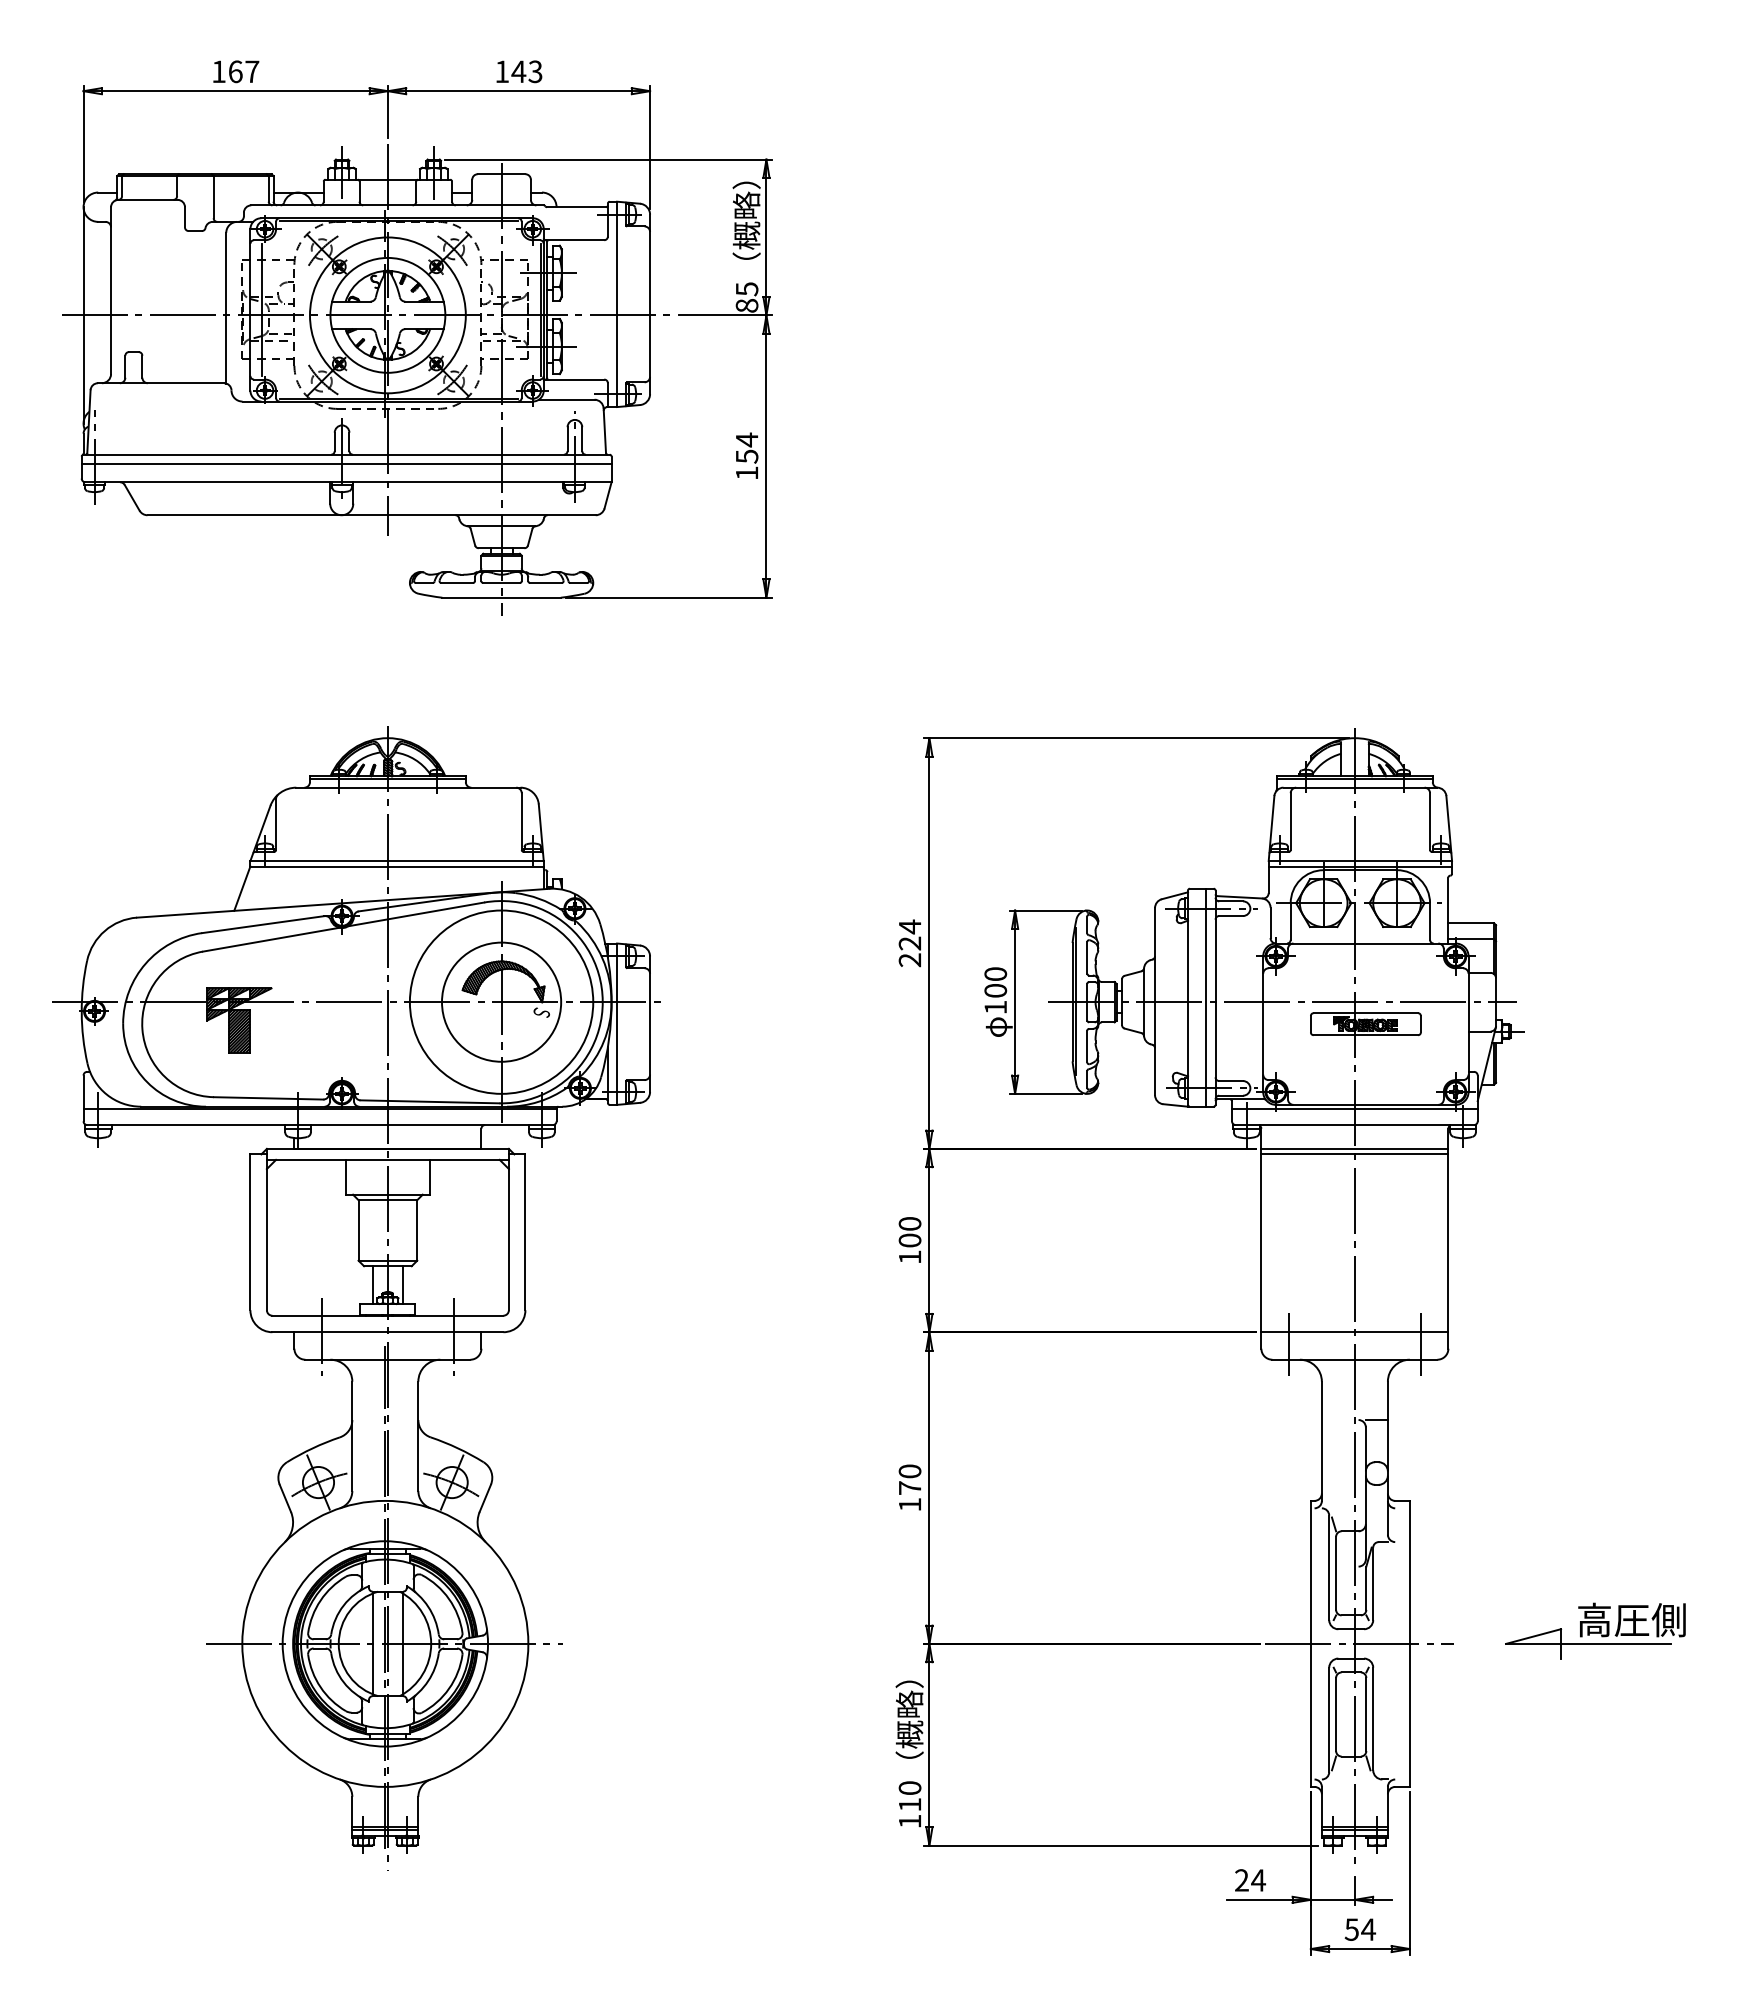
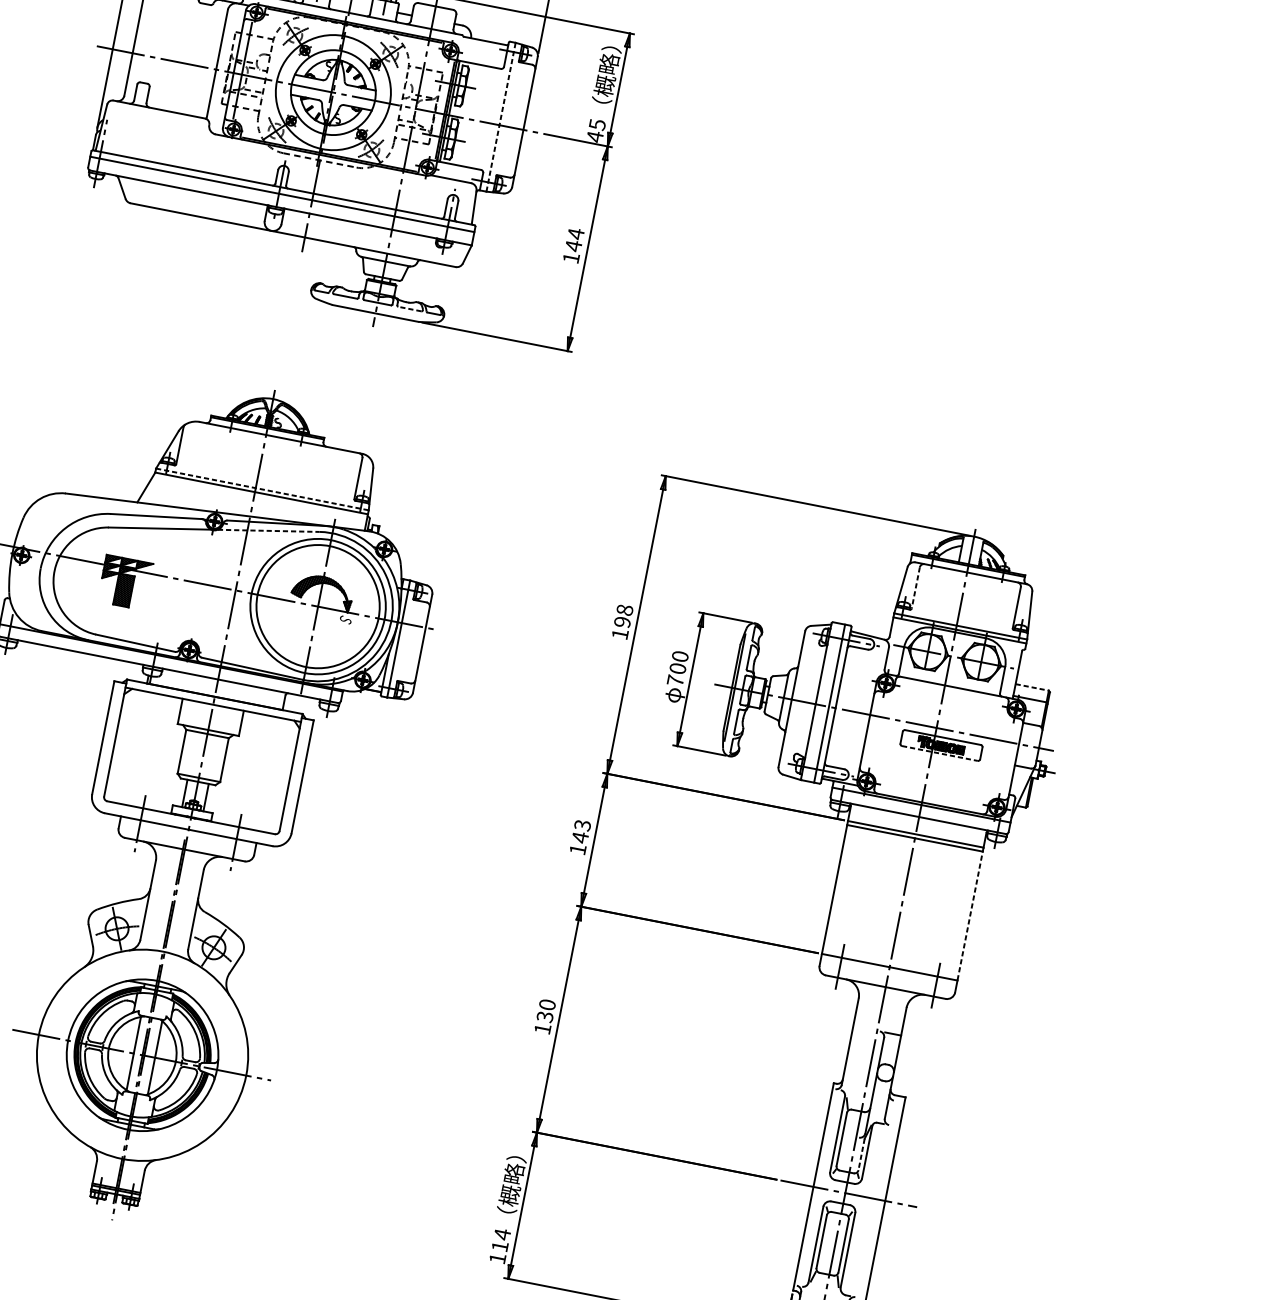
line: (617, 304) -> (501, 117), solid -> dashed
text: (746, 305) -> (594, 136), 85 -> 45
text: (747, 456) -> (573, 246), 154 -> 144
line: (545, 583) -> (409, 309), solid -> dashed
line: (1290, 822) -> (915, 588), solid -> dashed
line: (397, 861) -> (262, 489), solid -> dashed
line: (416, 914) -> (268, 530), solid -> dashed
line: (1471, 923) -> (1032, 687), solid -> dashed
text: (909, 943) -> (622, 622), 224 -> 198
circle: (501, 1001) -> (318, 606), size x1.4
text: (995, 1007) -> (675, 680), 100 -> 700
line: (1366, 1035) -> (940, 753), solid -> dashed
text: (909, 1232) -> (581, 831), 100 -> 143
line: (1448, 1240) -> (970, 914), solid -> dashed
text: (909, 1488) -> (544, 1017), 170 -> 130
line: (1366, 1588) -> (861, 1154), solid -> dashed
part: (1595, 1630) -> (1021, 1217), removed
text: (909, 1787) -> (502, 1233), 110 -> 114

